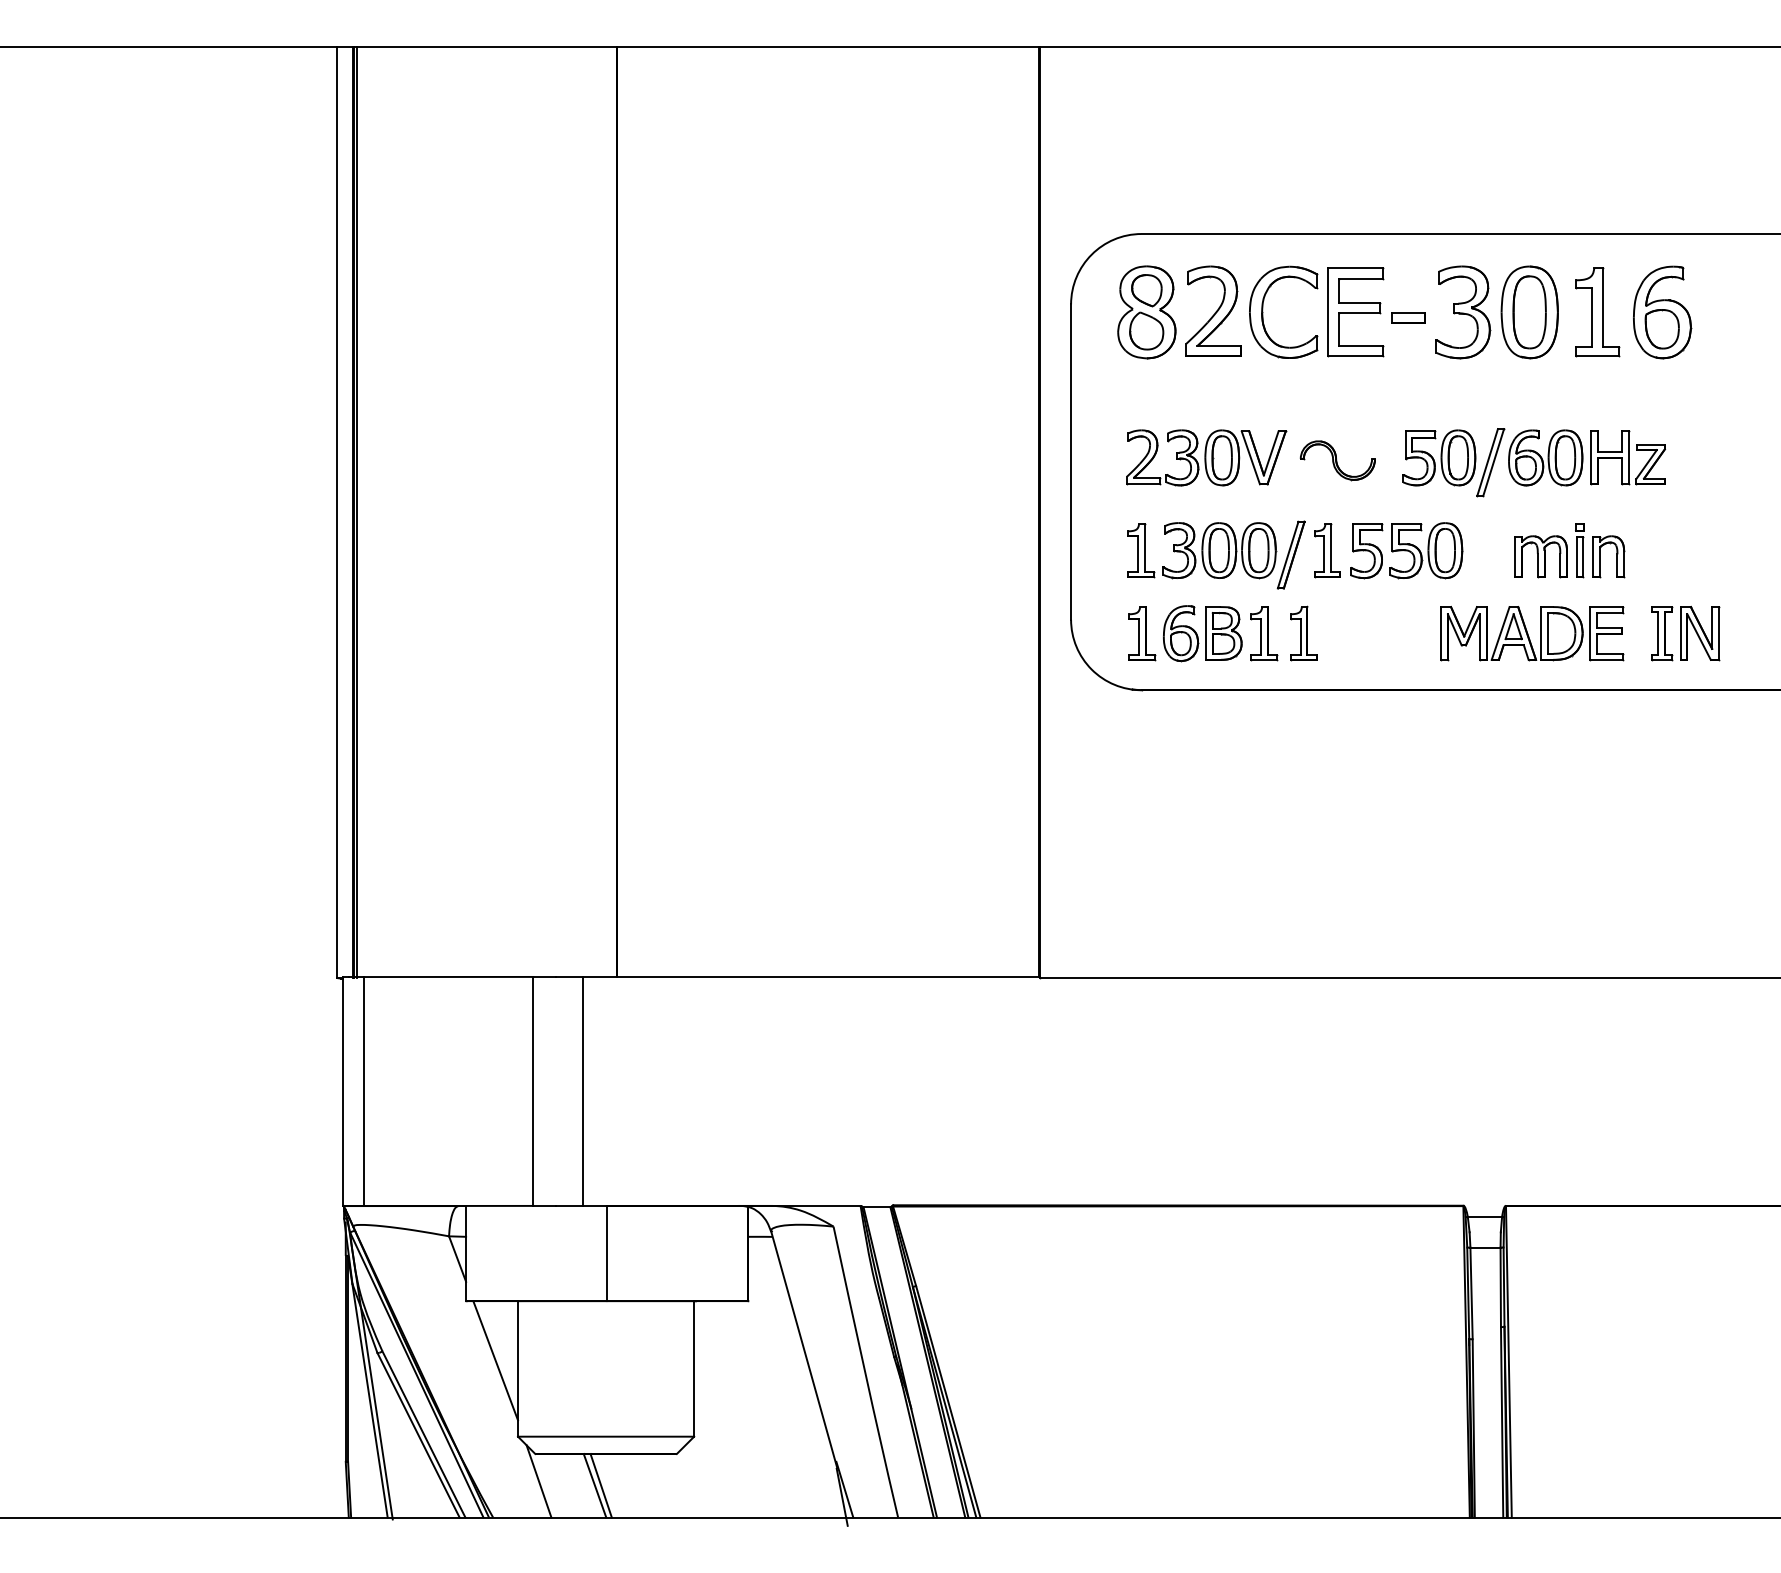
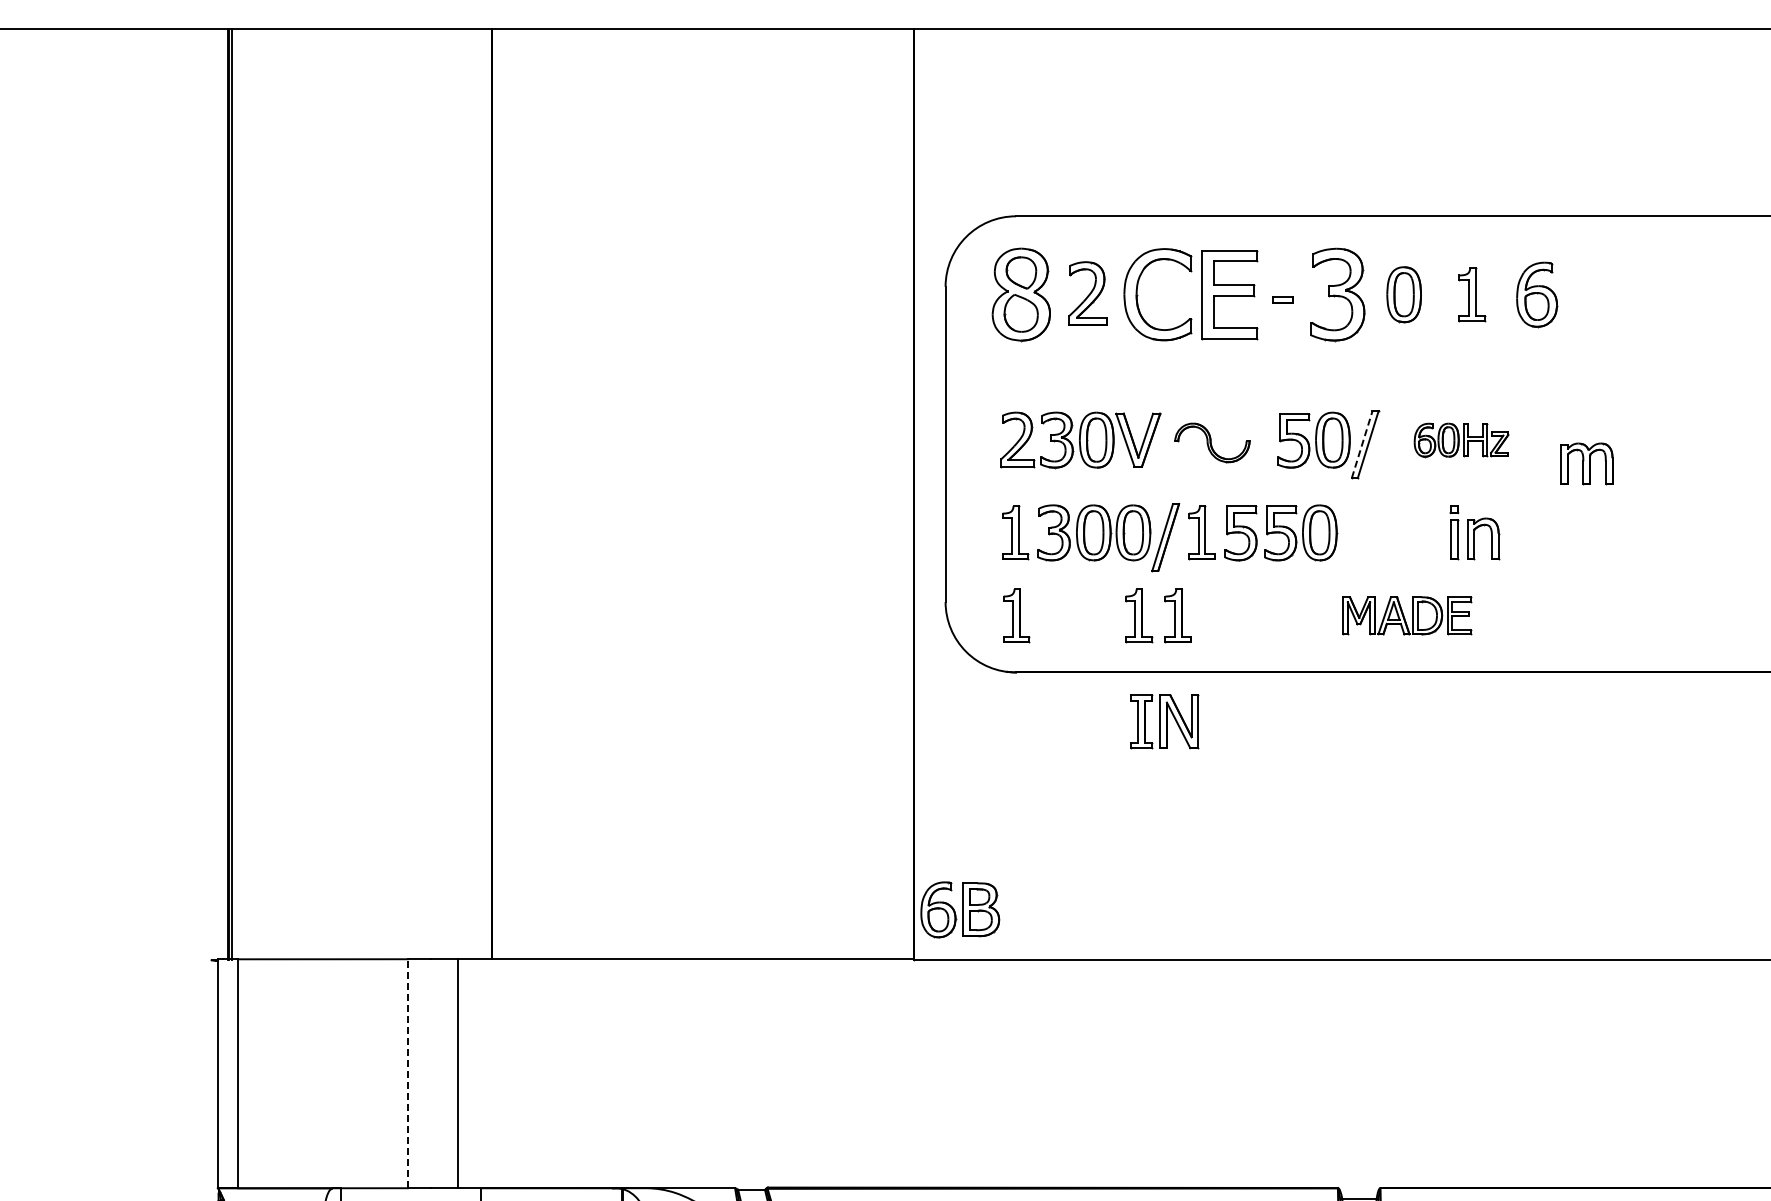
part: (1213, 310) -> (1088, 292), size x0.7
part: (1529, 312) -> (1404, 294), size x0.6
part: (1597, 312) -> (1472, 294), size x0.6
part: (1662, 312) -> (1537, 294), size x0.7
part: (1408, 317) -> (1283, 299), size x0.6
part: (1586, 457) -> (1461, 439), size x0.6
line: (1487, 462) -> (1362, 444), solid -> dashed
line: (337, 512) -> (212, 494), removed
part: (1540, 556) -> (1586, 463), moved
part: (1202, 633) -> (960, 909), moved
part: (1532, 633) -> (1407, 615), size x0.7
part: (1685, 633) -> (1165, 721), moved
line: (533, 1090) -> (408, 1072), solid -> dashed

